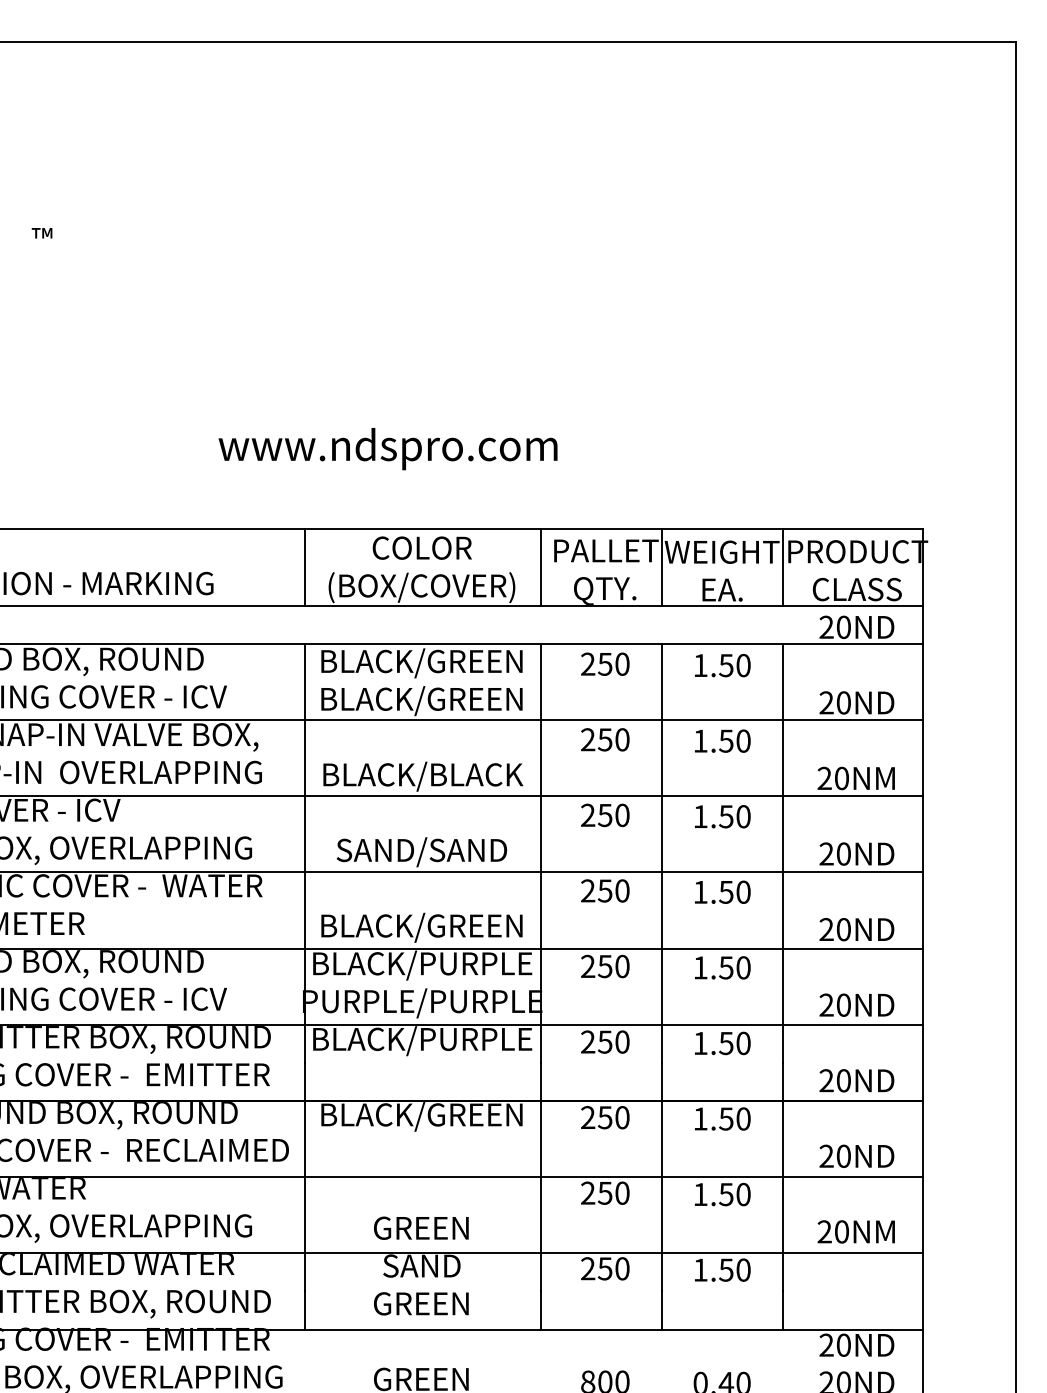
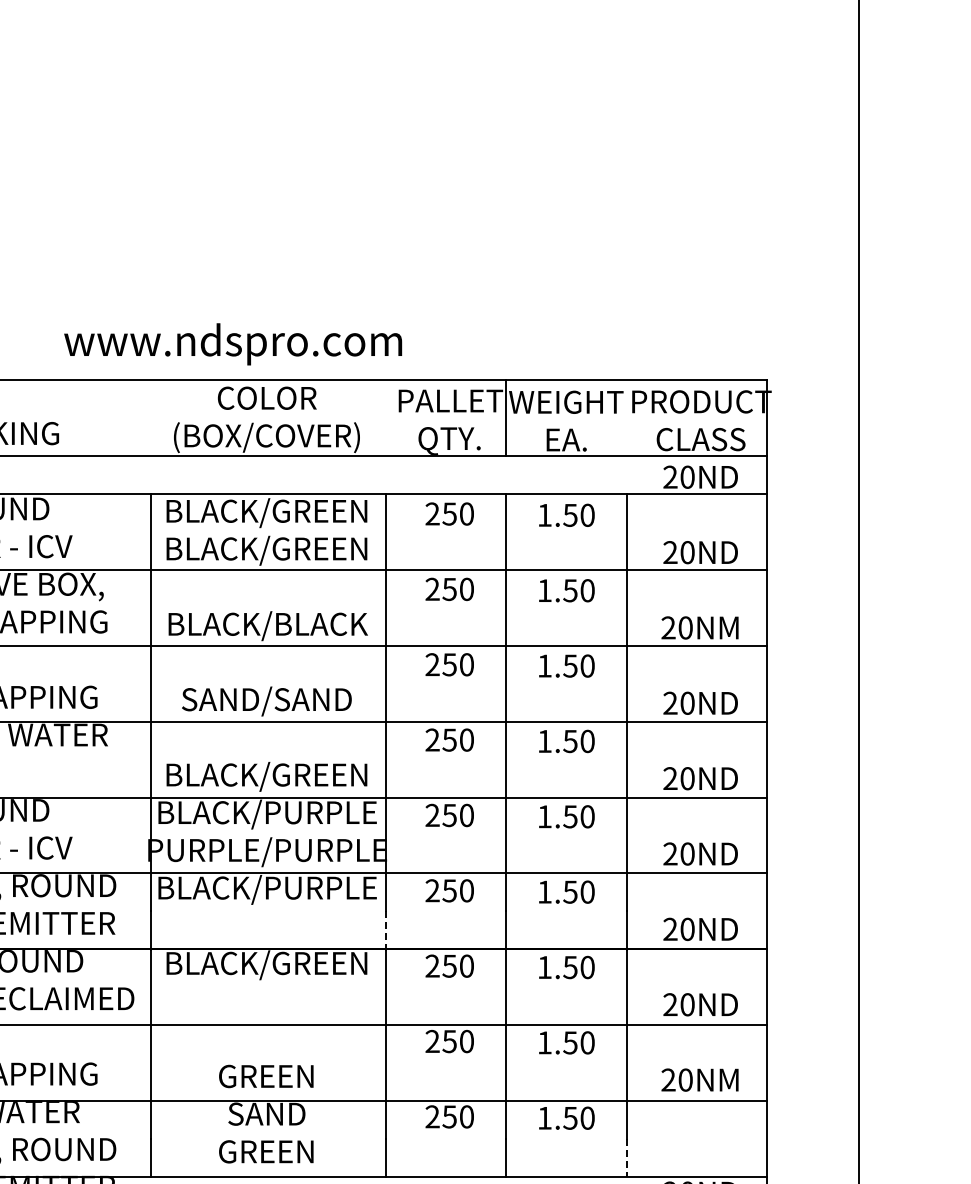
text: (387, 449) -> (232, 344), moved
line: (305, 567) -> (150, 417), removed
line: (541, 567) -> (386, 417), removed
line: (783, 567) -> (627, 417), removed
line: (541, 1082) -> (386, 931), solid -> dashed
line: (783, 1310) -> (627, 1158), solid -> dashed

